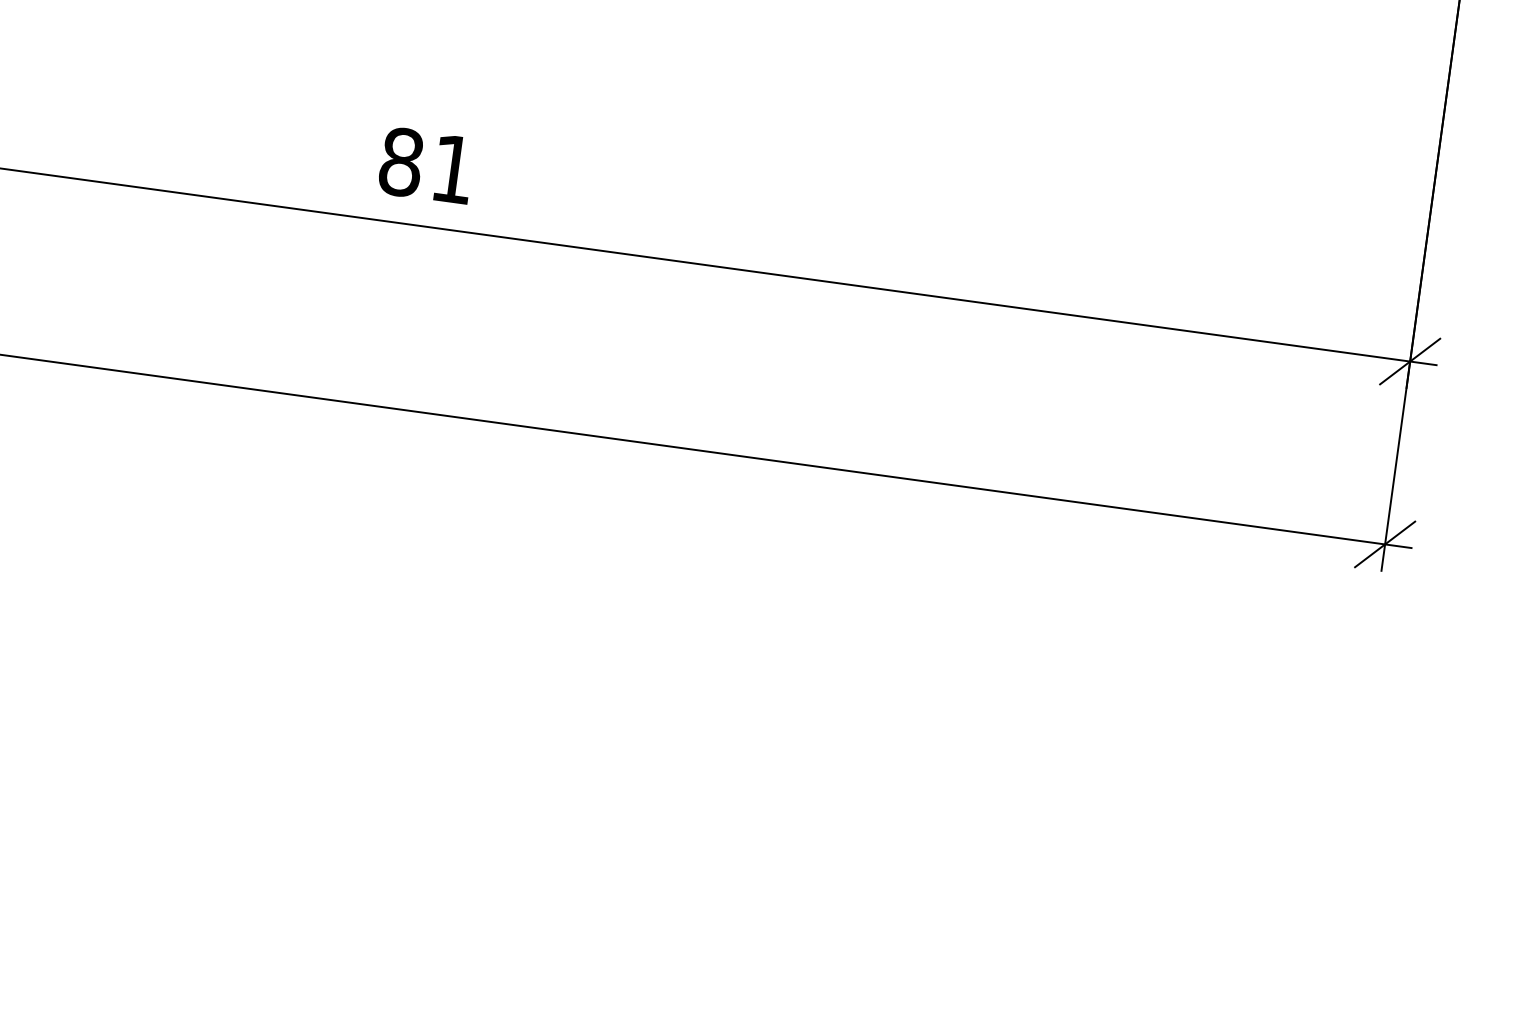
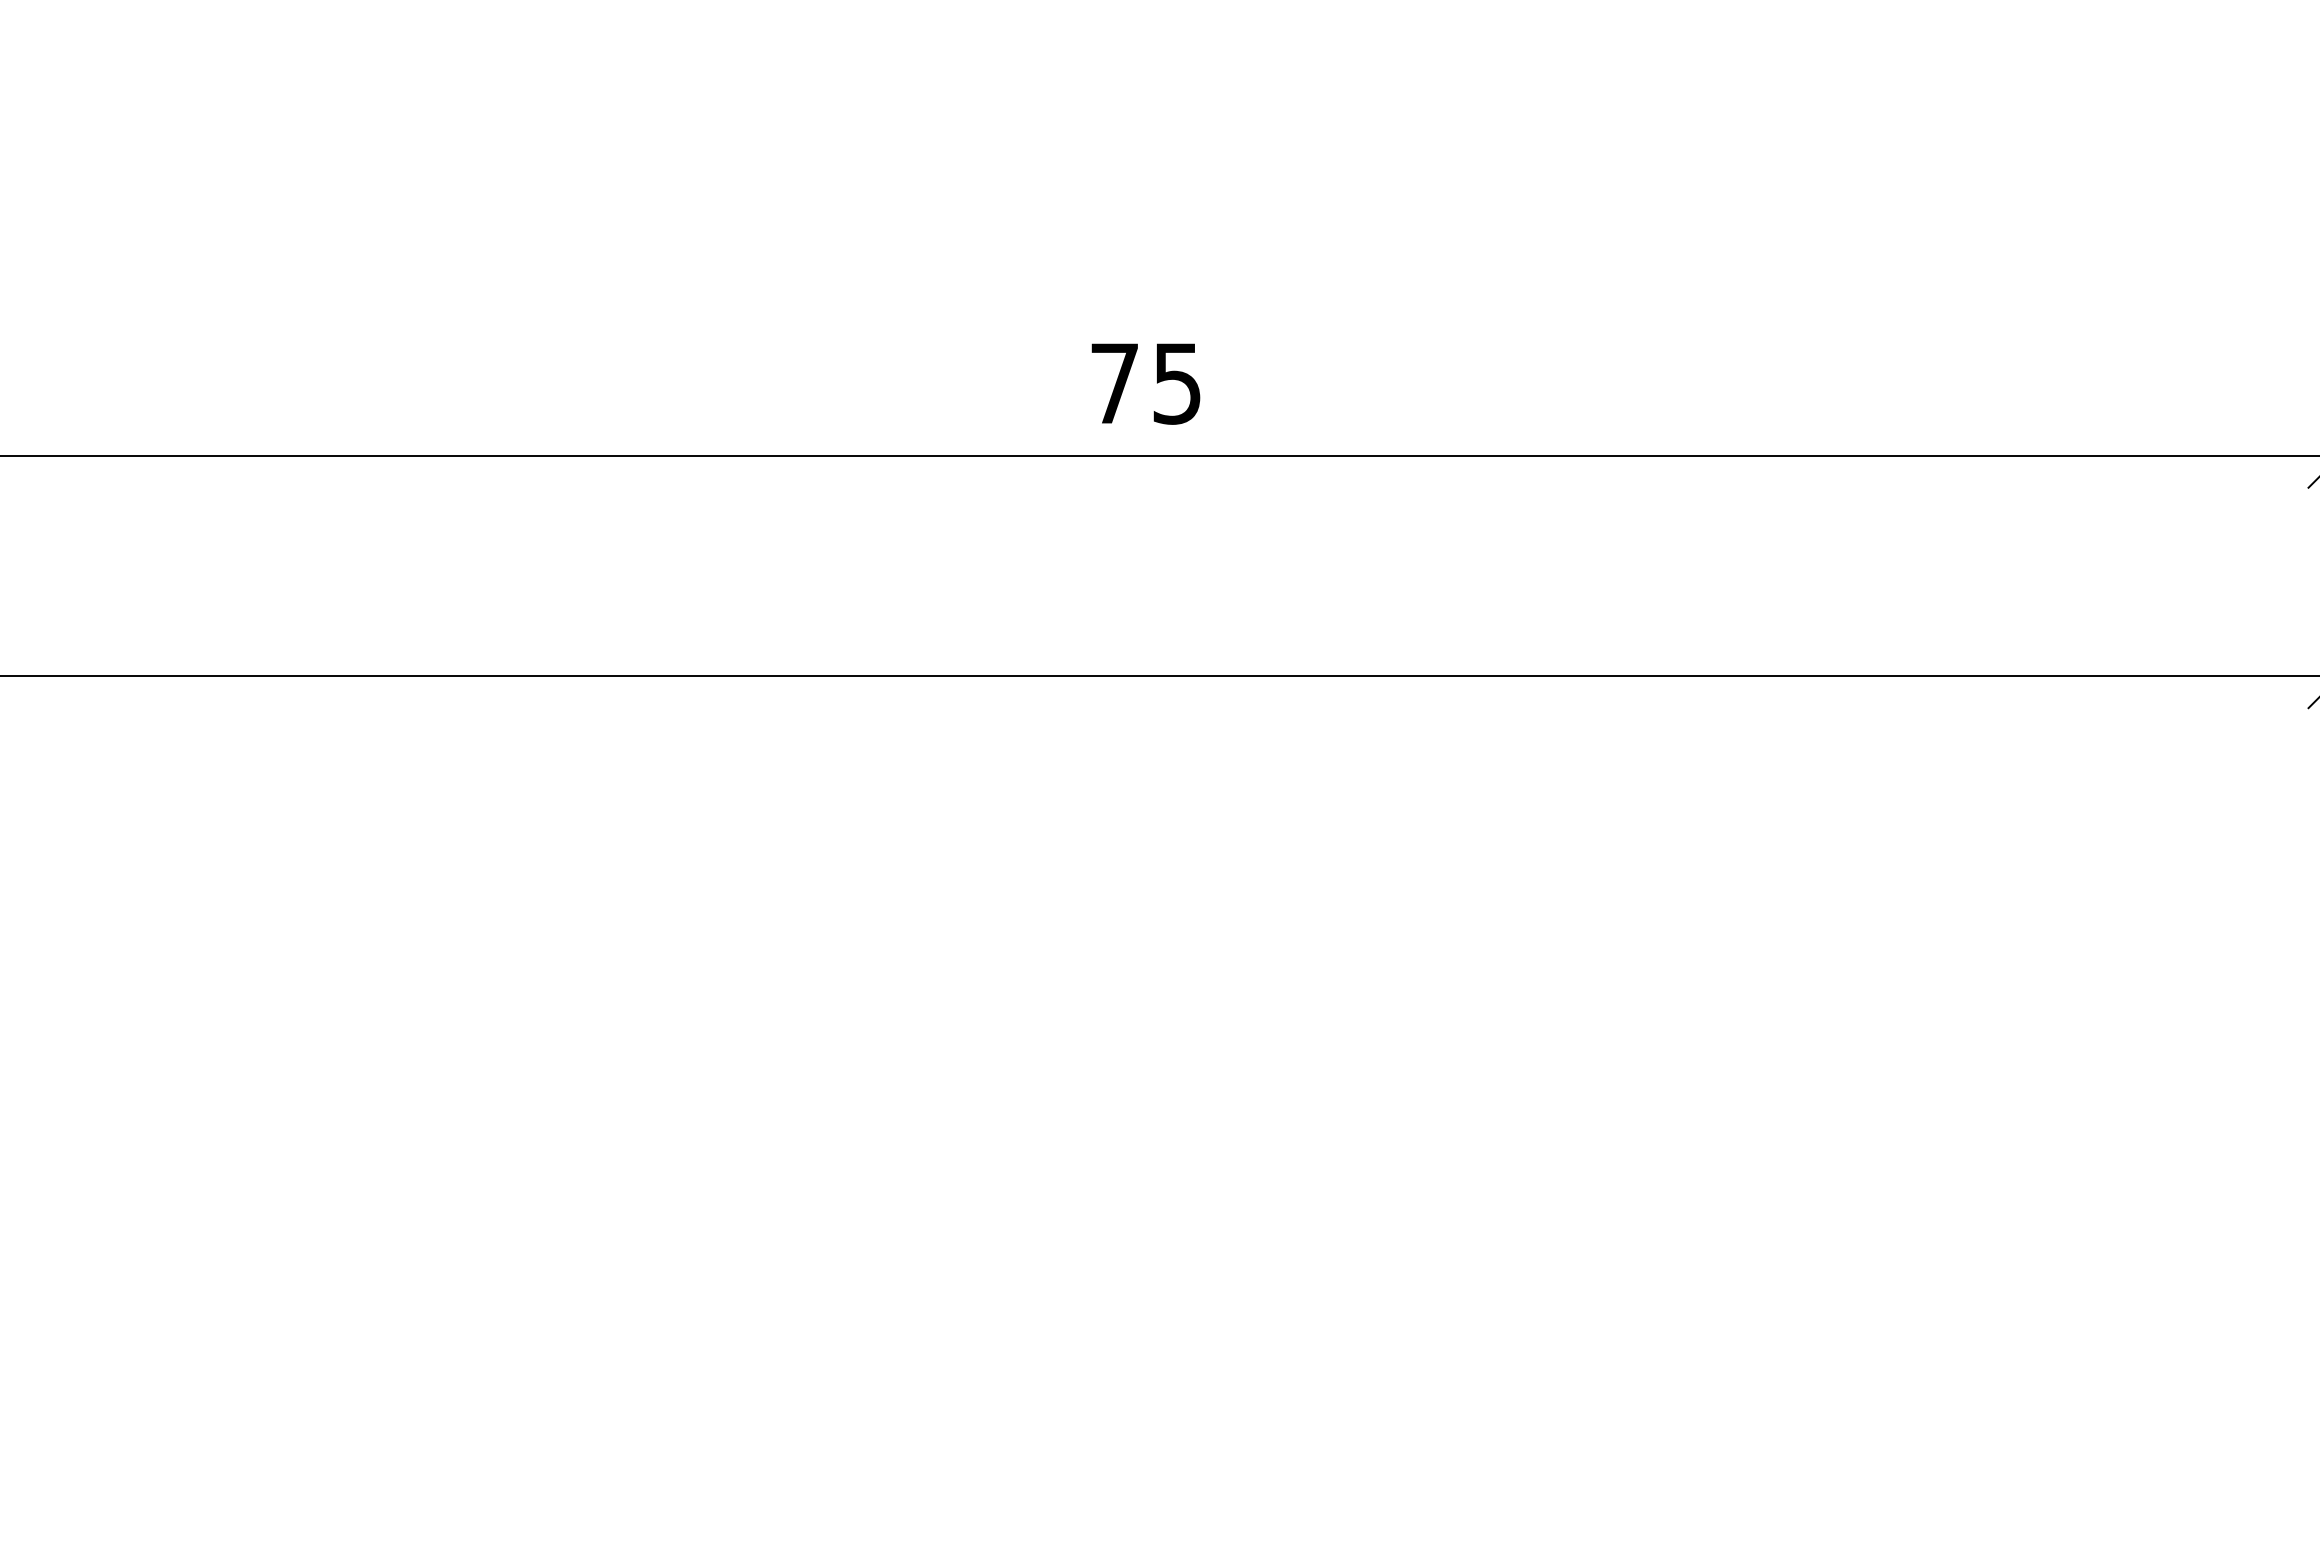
text: (426, 165) -> (1145, 383), 81 -> 75

